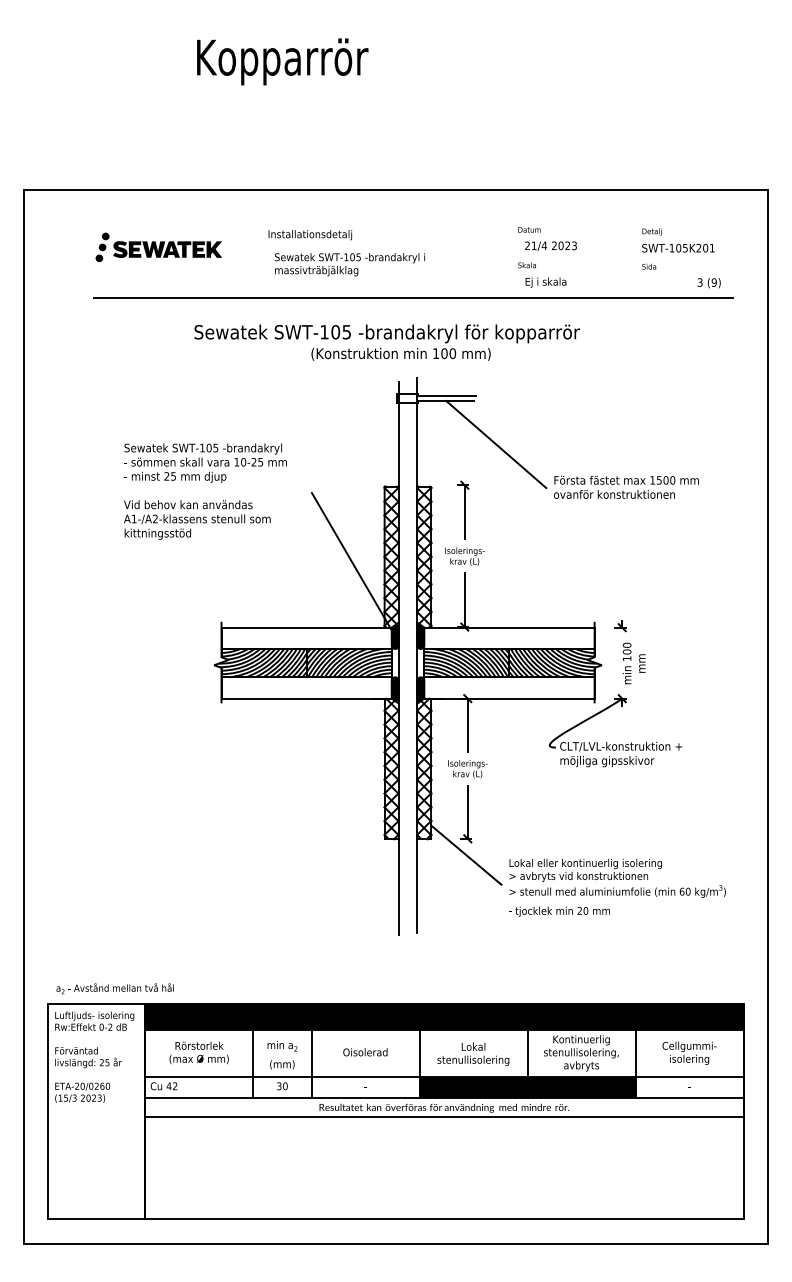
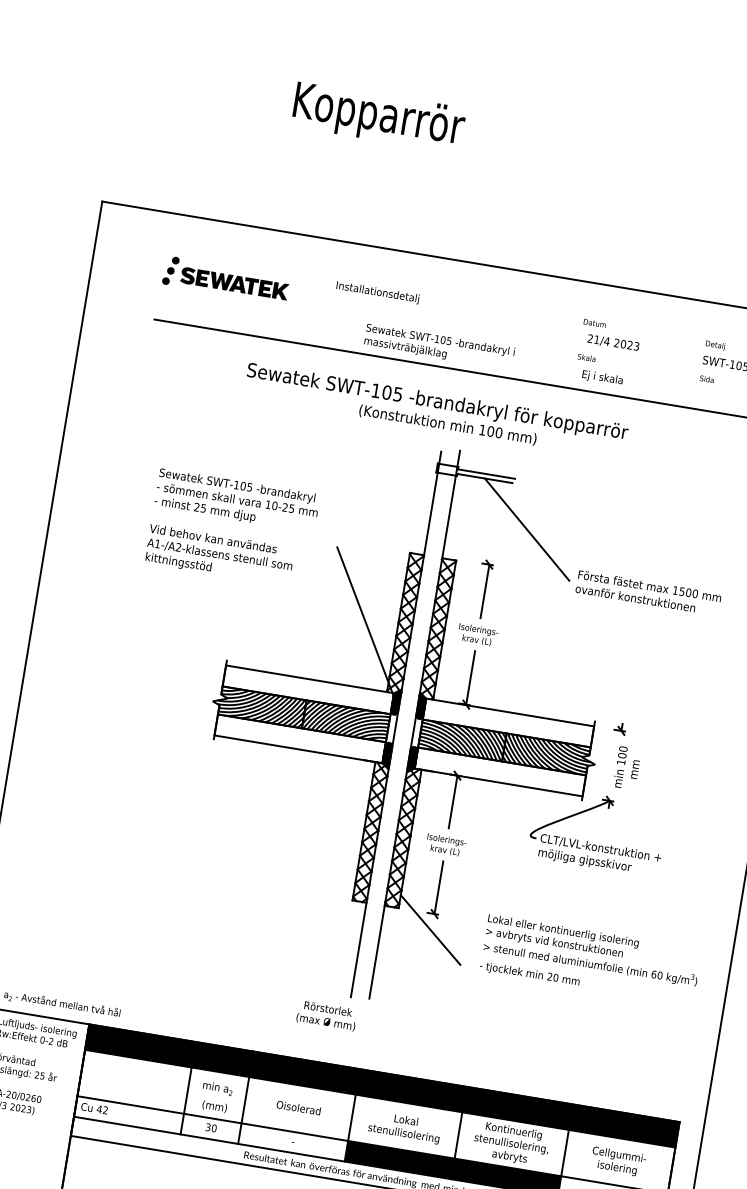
text: (349, 264) -> (438, 346), moved
text: (617, 887) -> (590, 959), moved
text: (198, 1052) -> (326, 1015), moved

